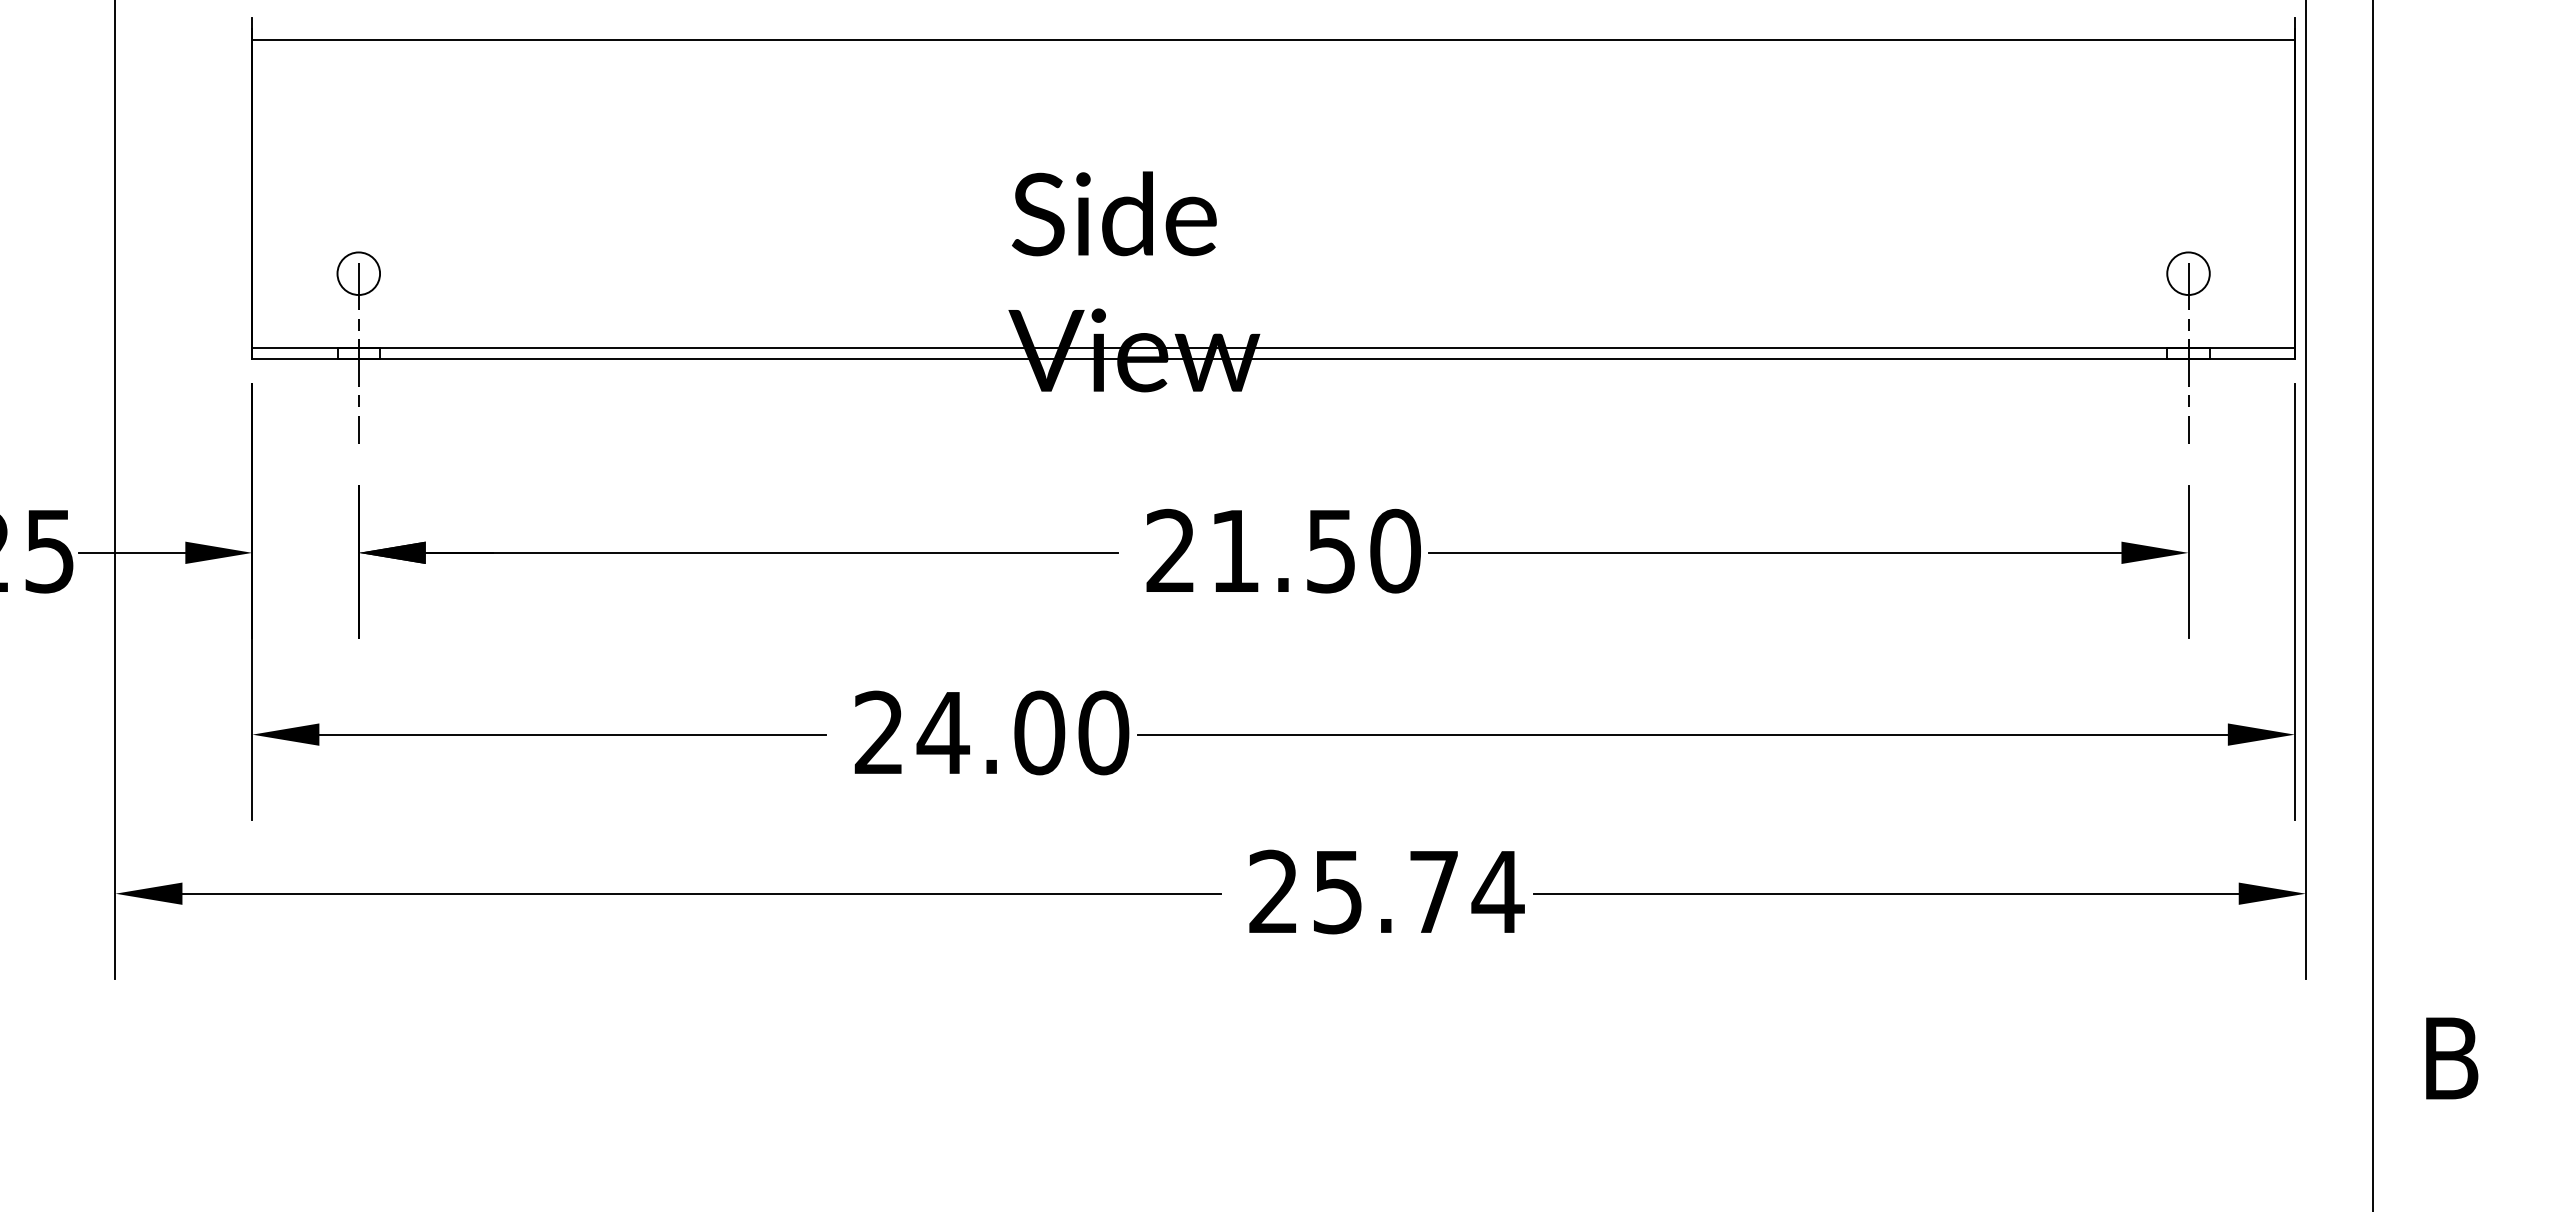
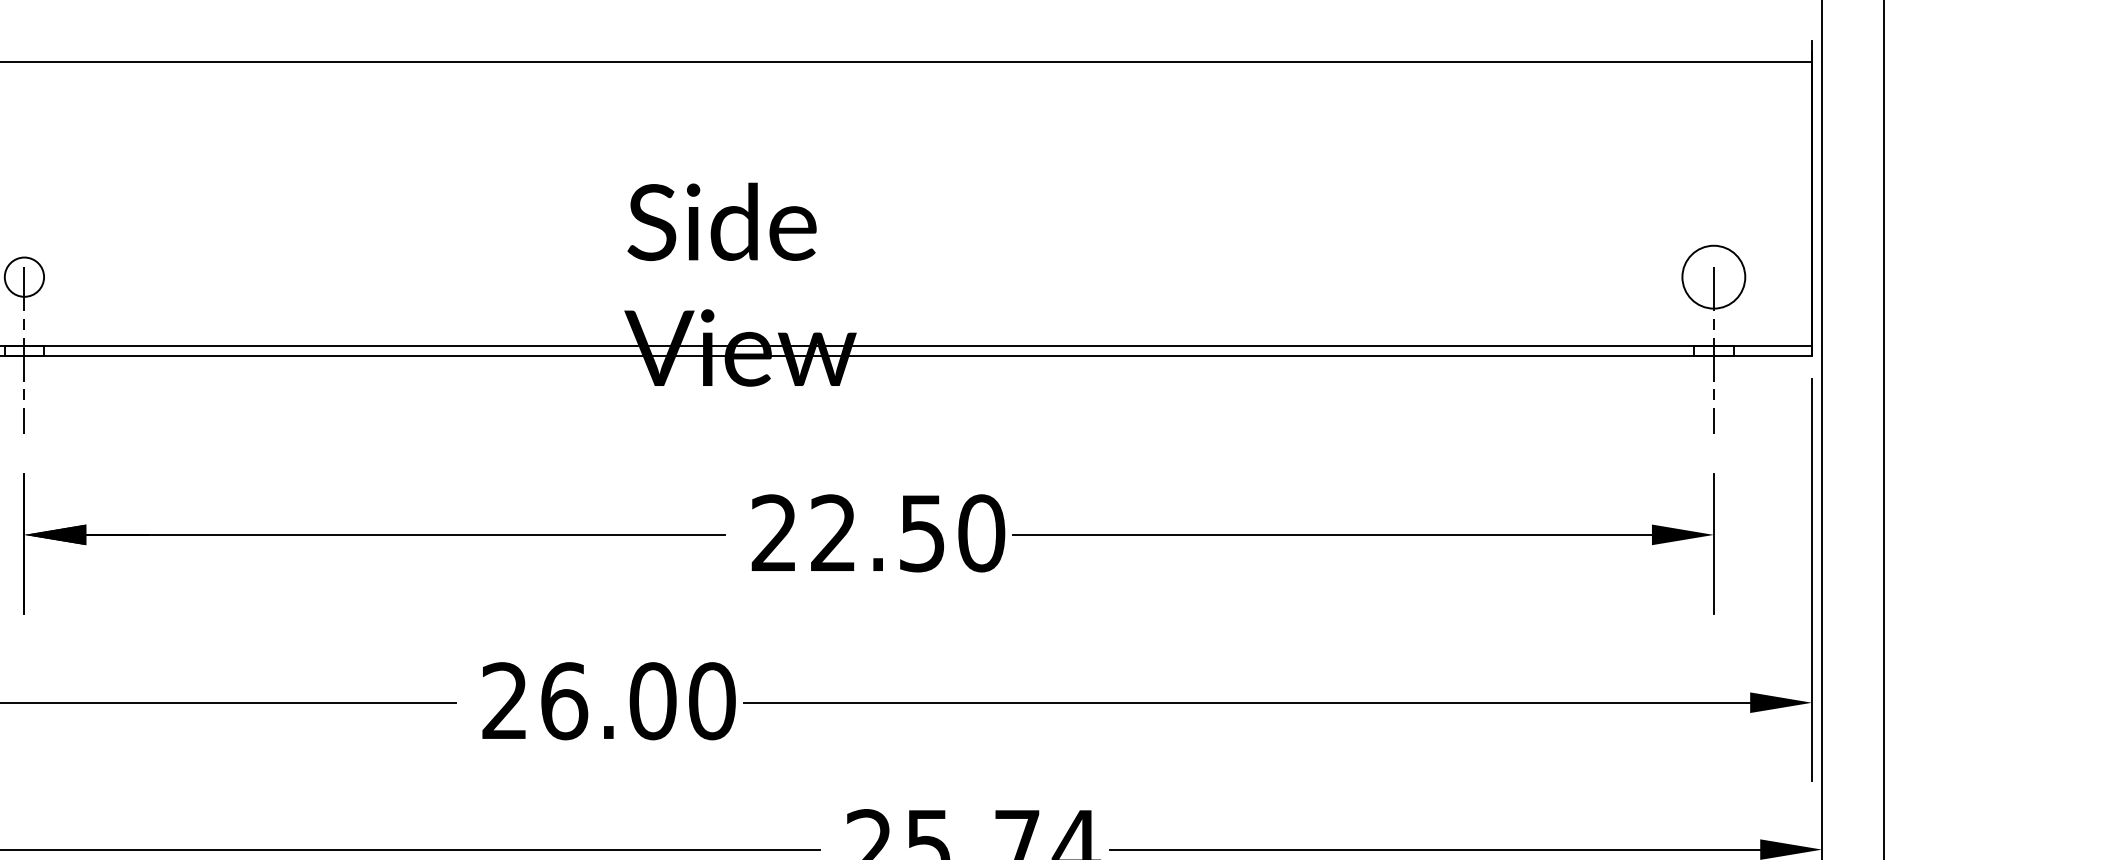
circle: (2188, 273) -> (1713, 276), size x1.6
text: (1234, 549) -> (832, 531), 21.50 -> 22.50
text: (943, 732) -> (564, 700), 24.00 -> 26.00

